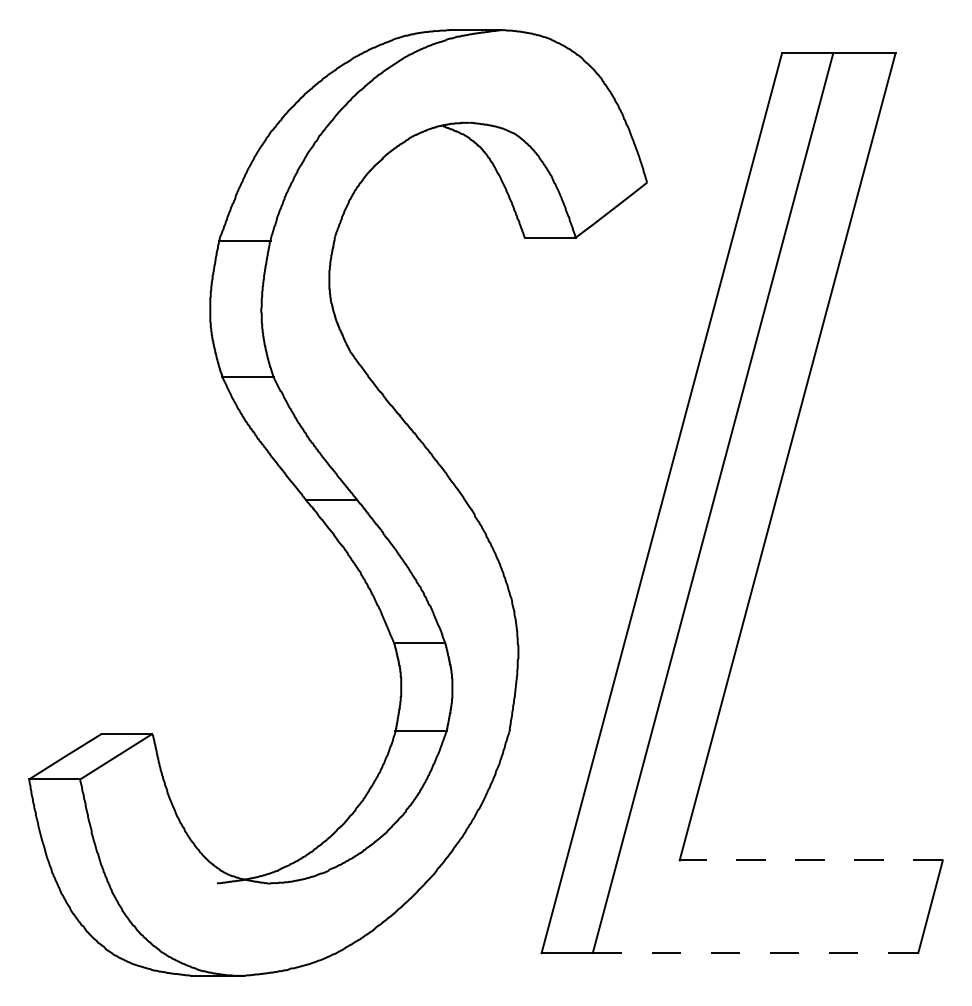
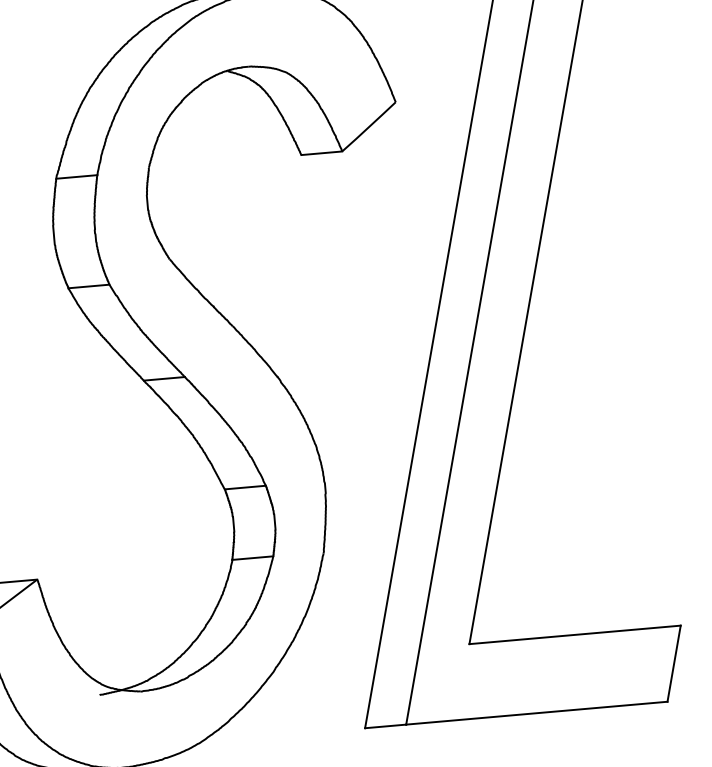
line: (811, 860) -> (575, 634), dashed -> solid
line: (755, 953) -> (536, 713), dashed -> solid

